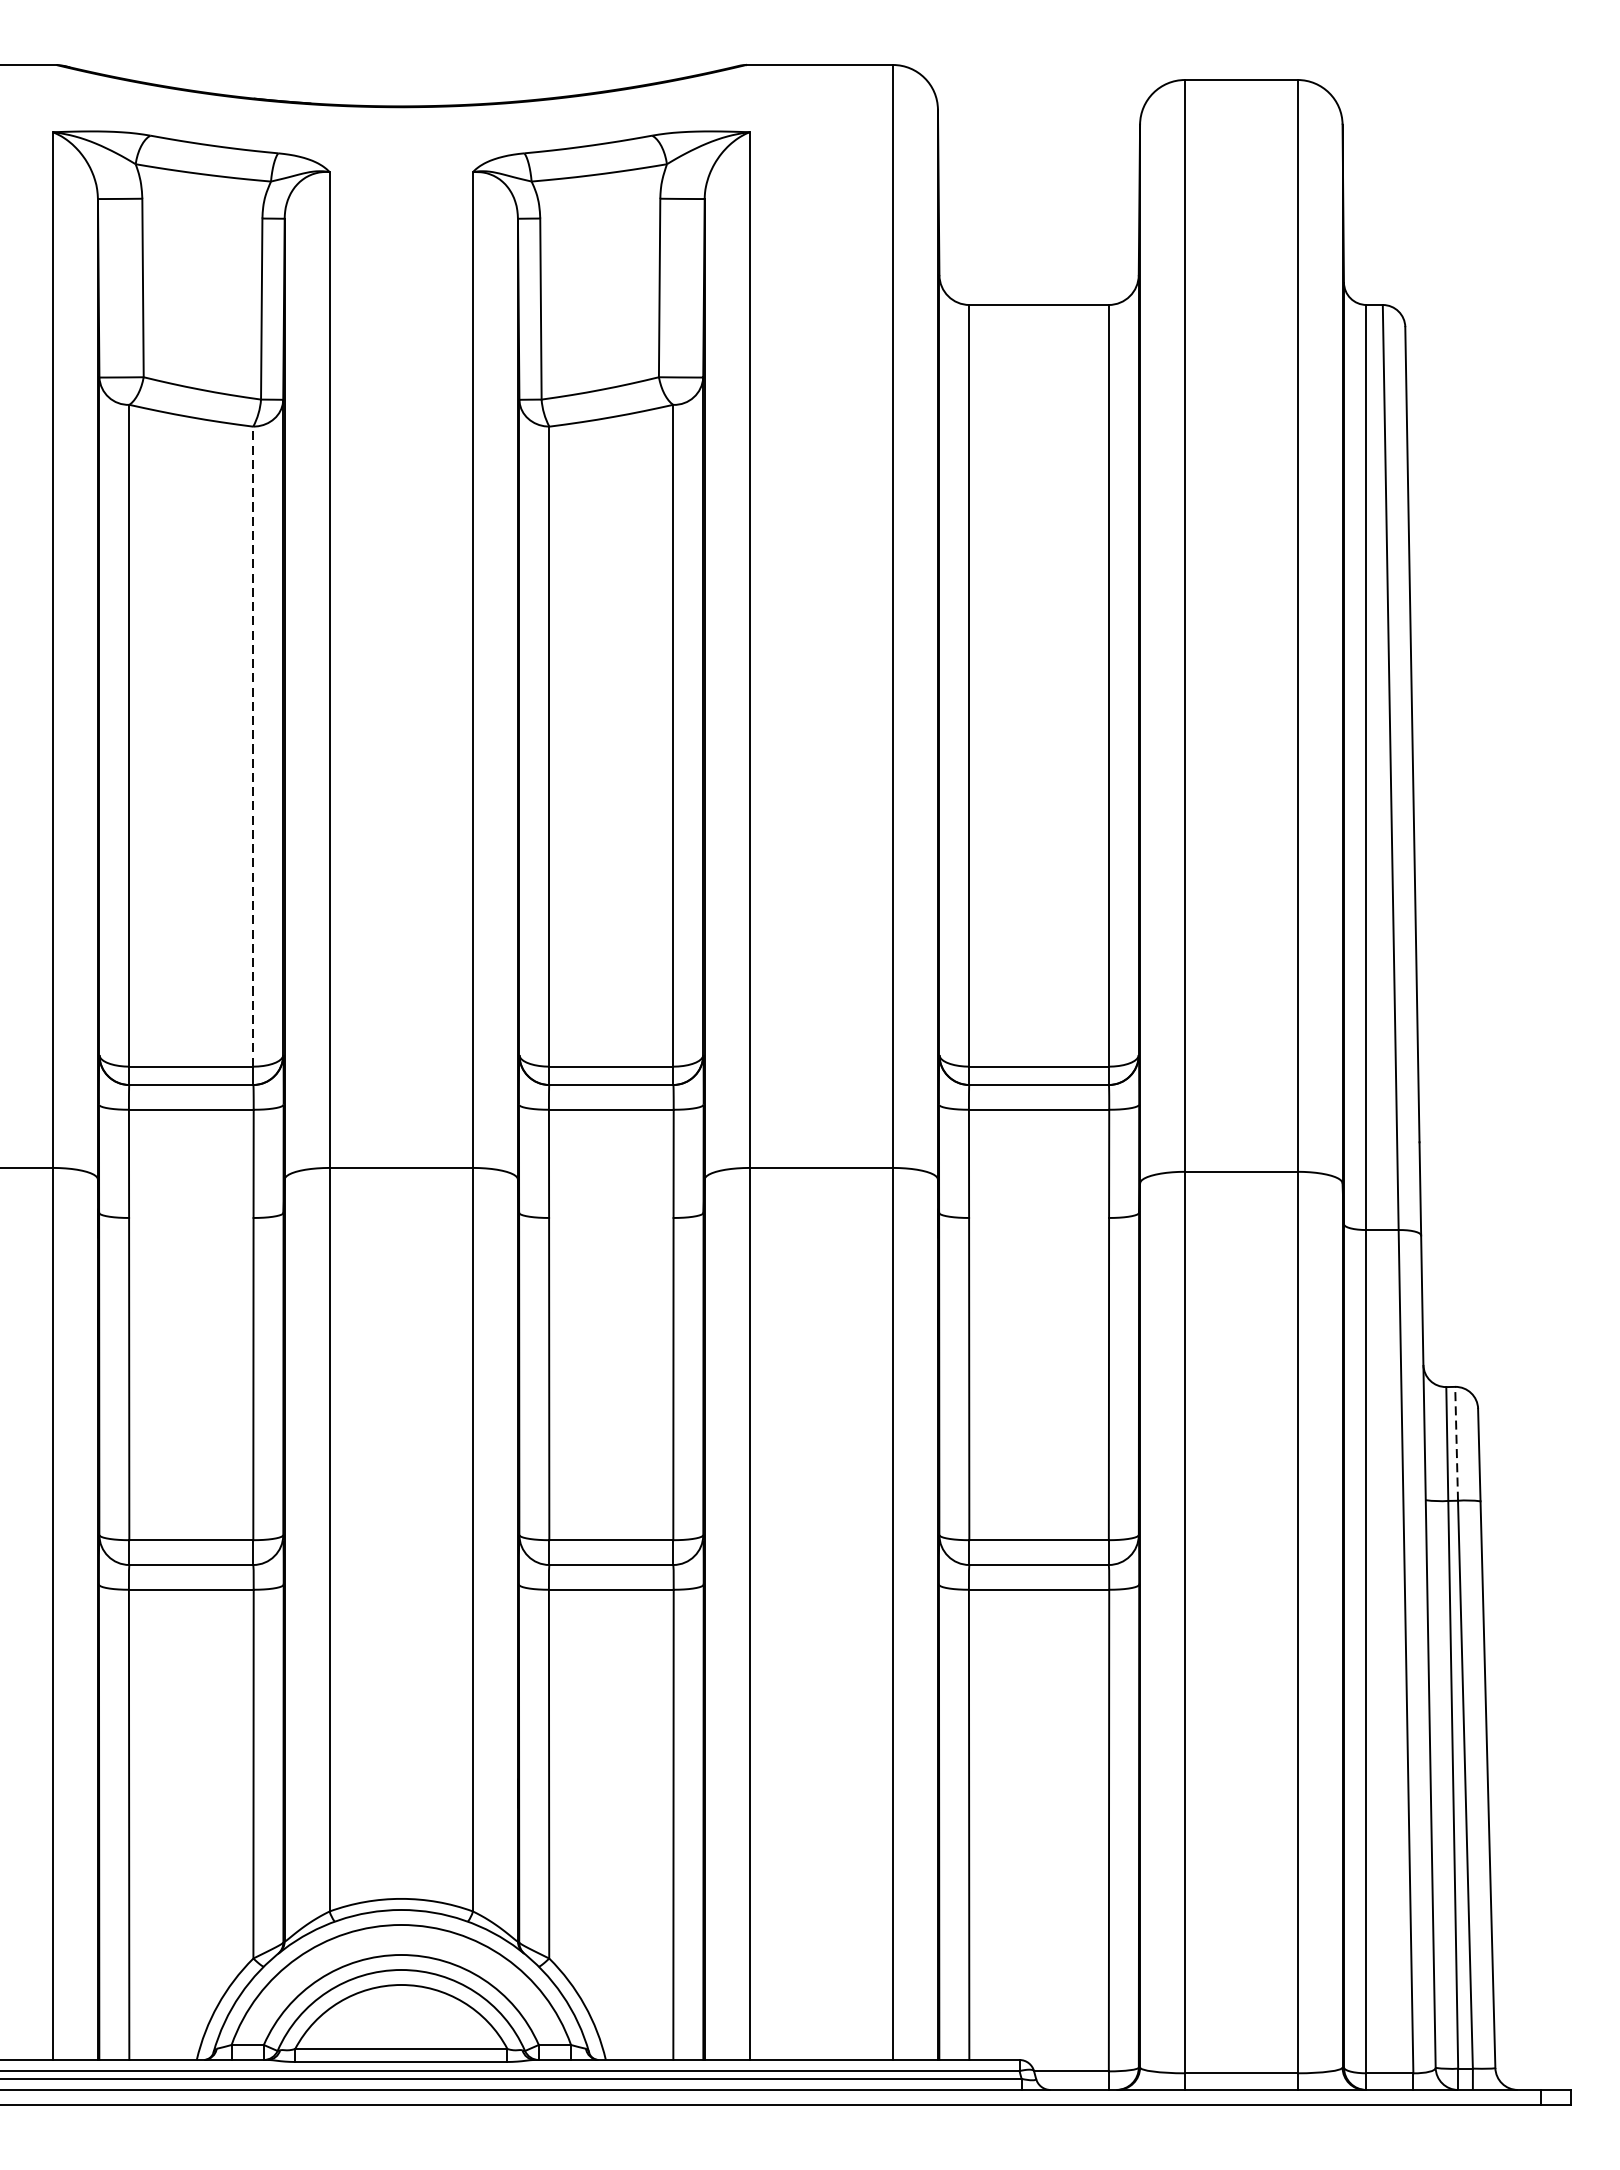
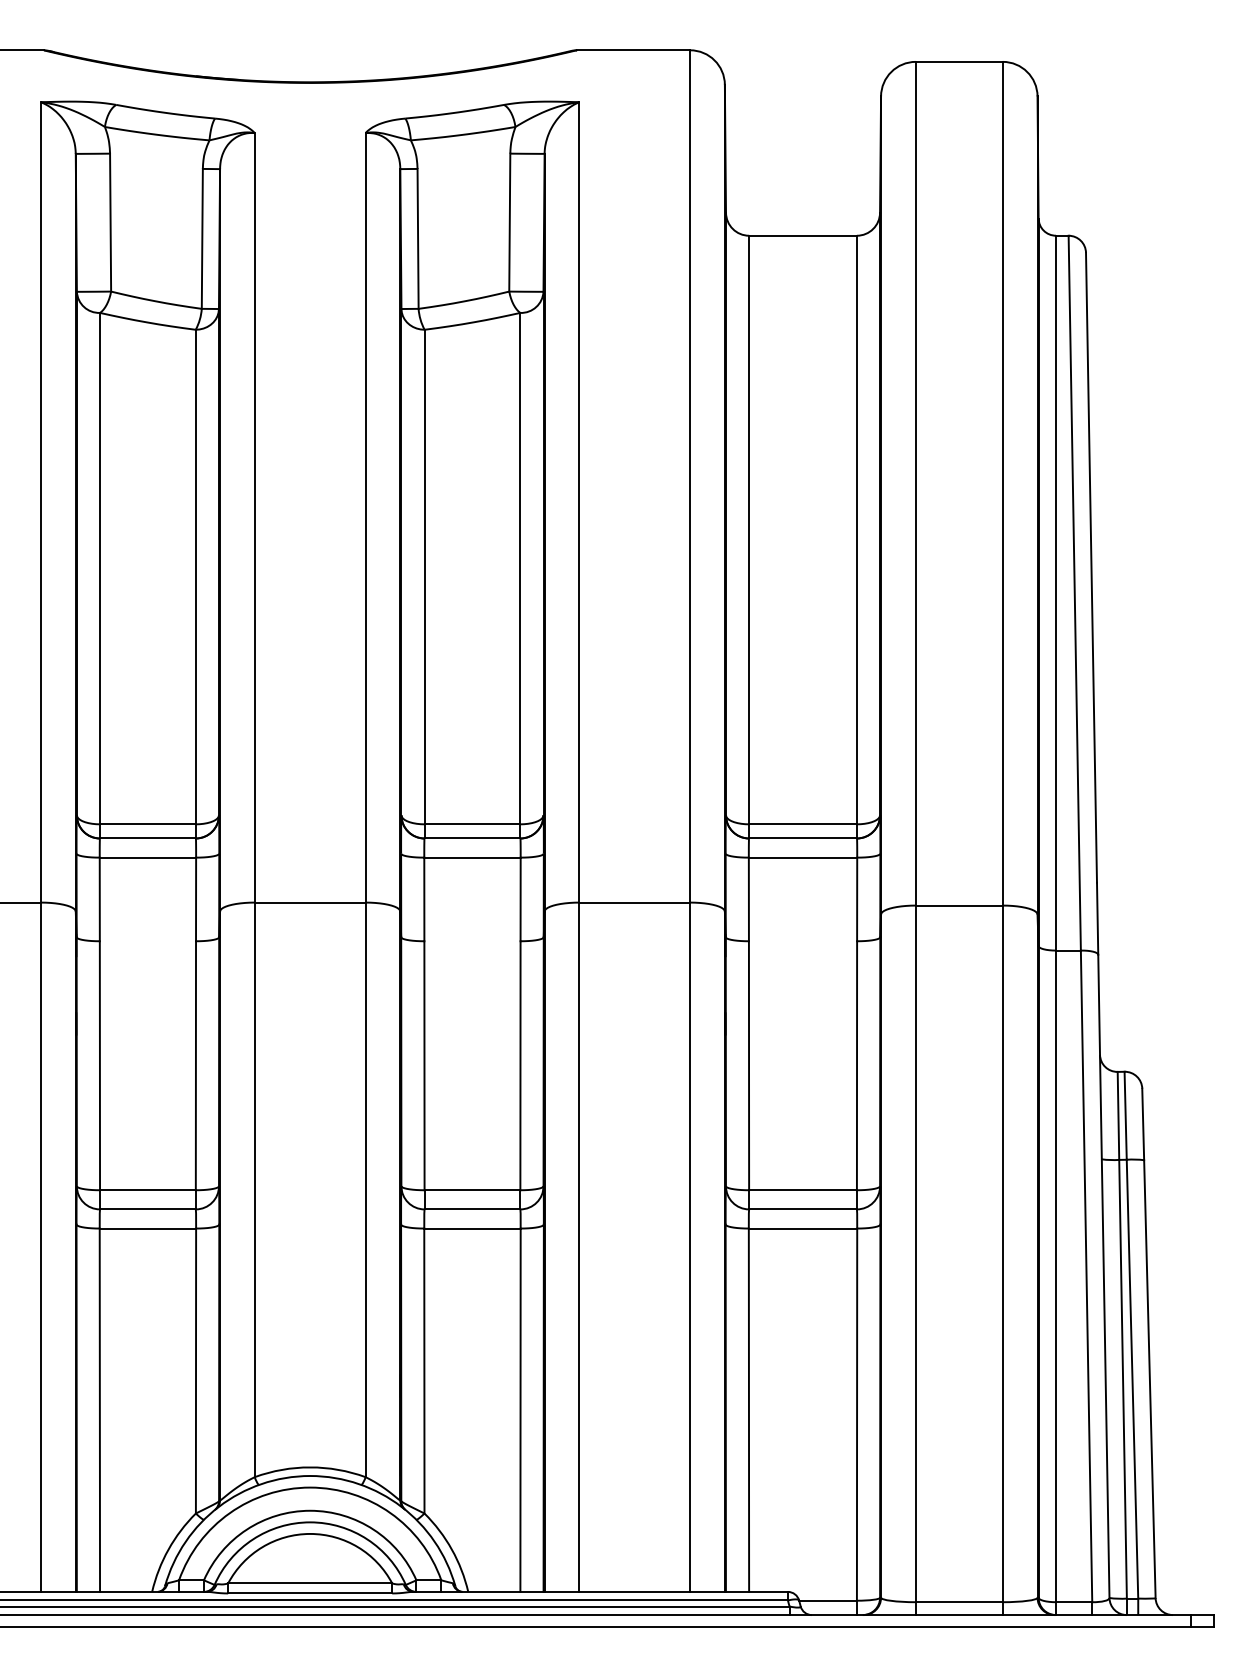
line: (252, 745) -> (195, 576), dashed -> solid
line: (1456, 1443) -> (1125, 1115), dashed -> solid

